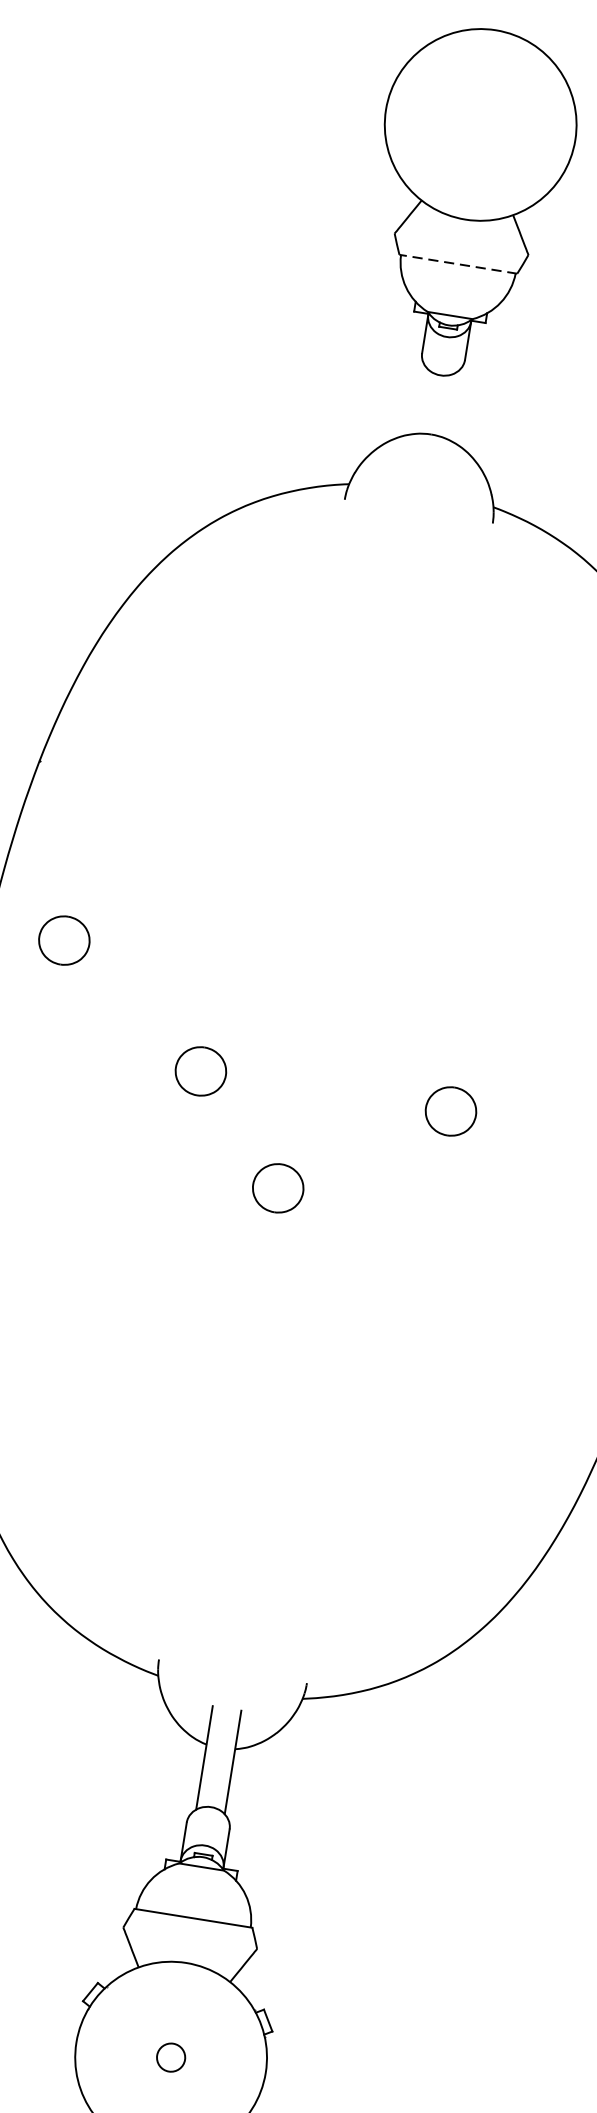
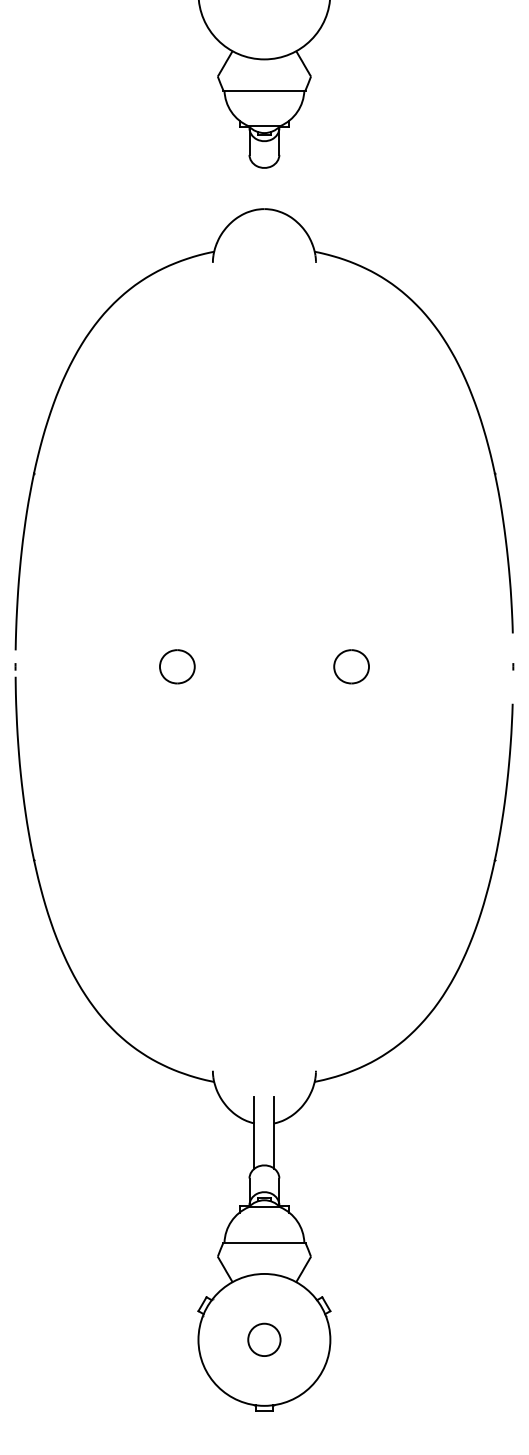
line: (457, 264) -> (263, 90), dashed -> solid
part: (64, 940) -> (70, 592), removed
part: (278, 1187) -> (242, 737), removed
circle: (171, 2057) -> (264, 1339), size x1.67

